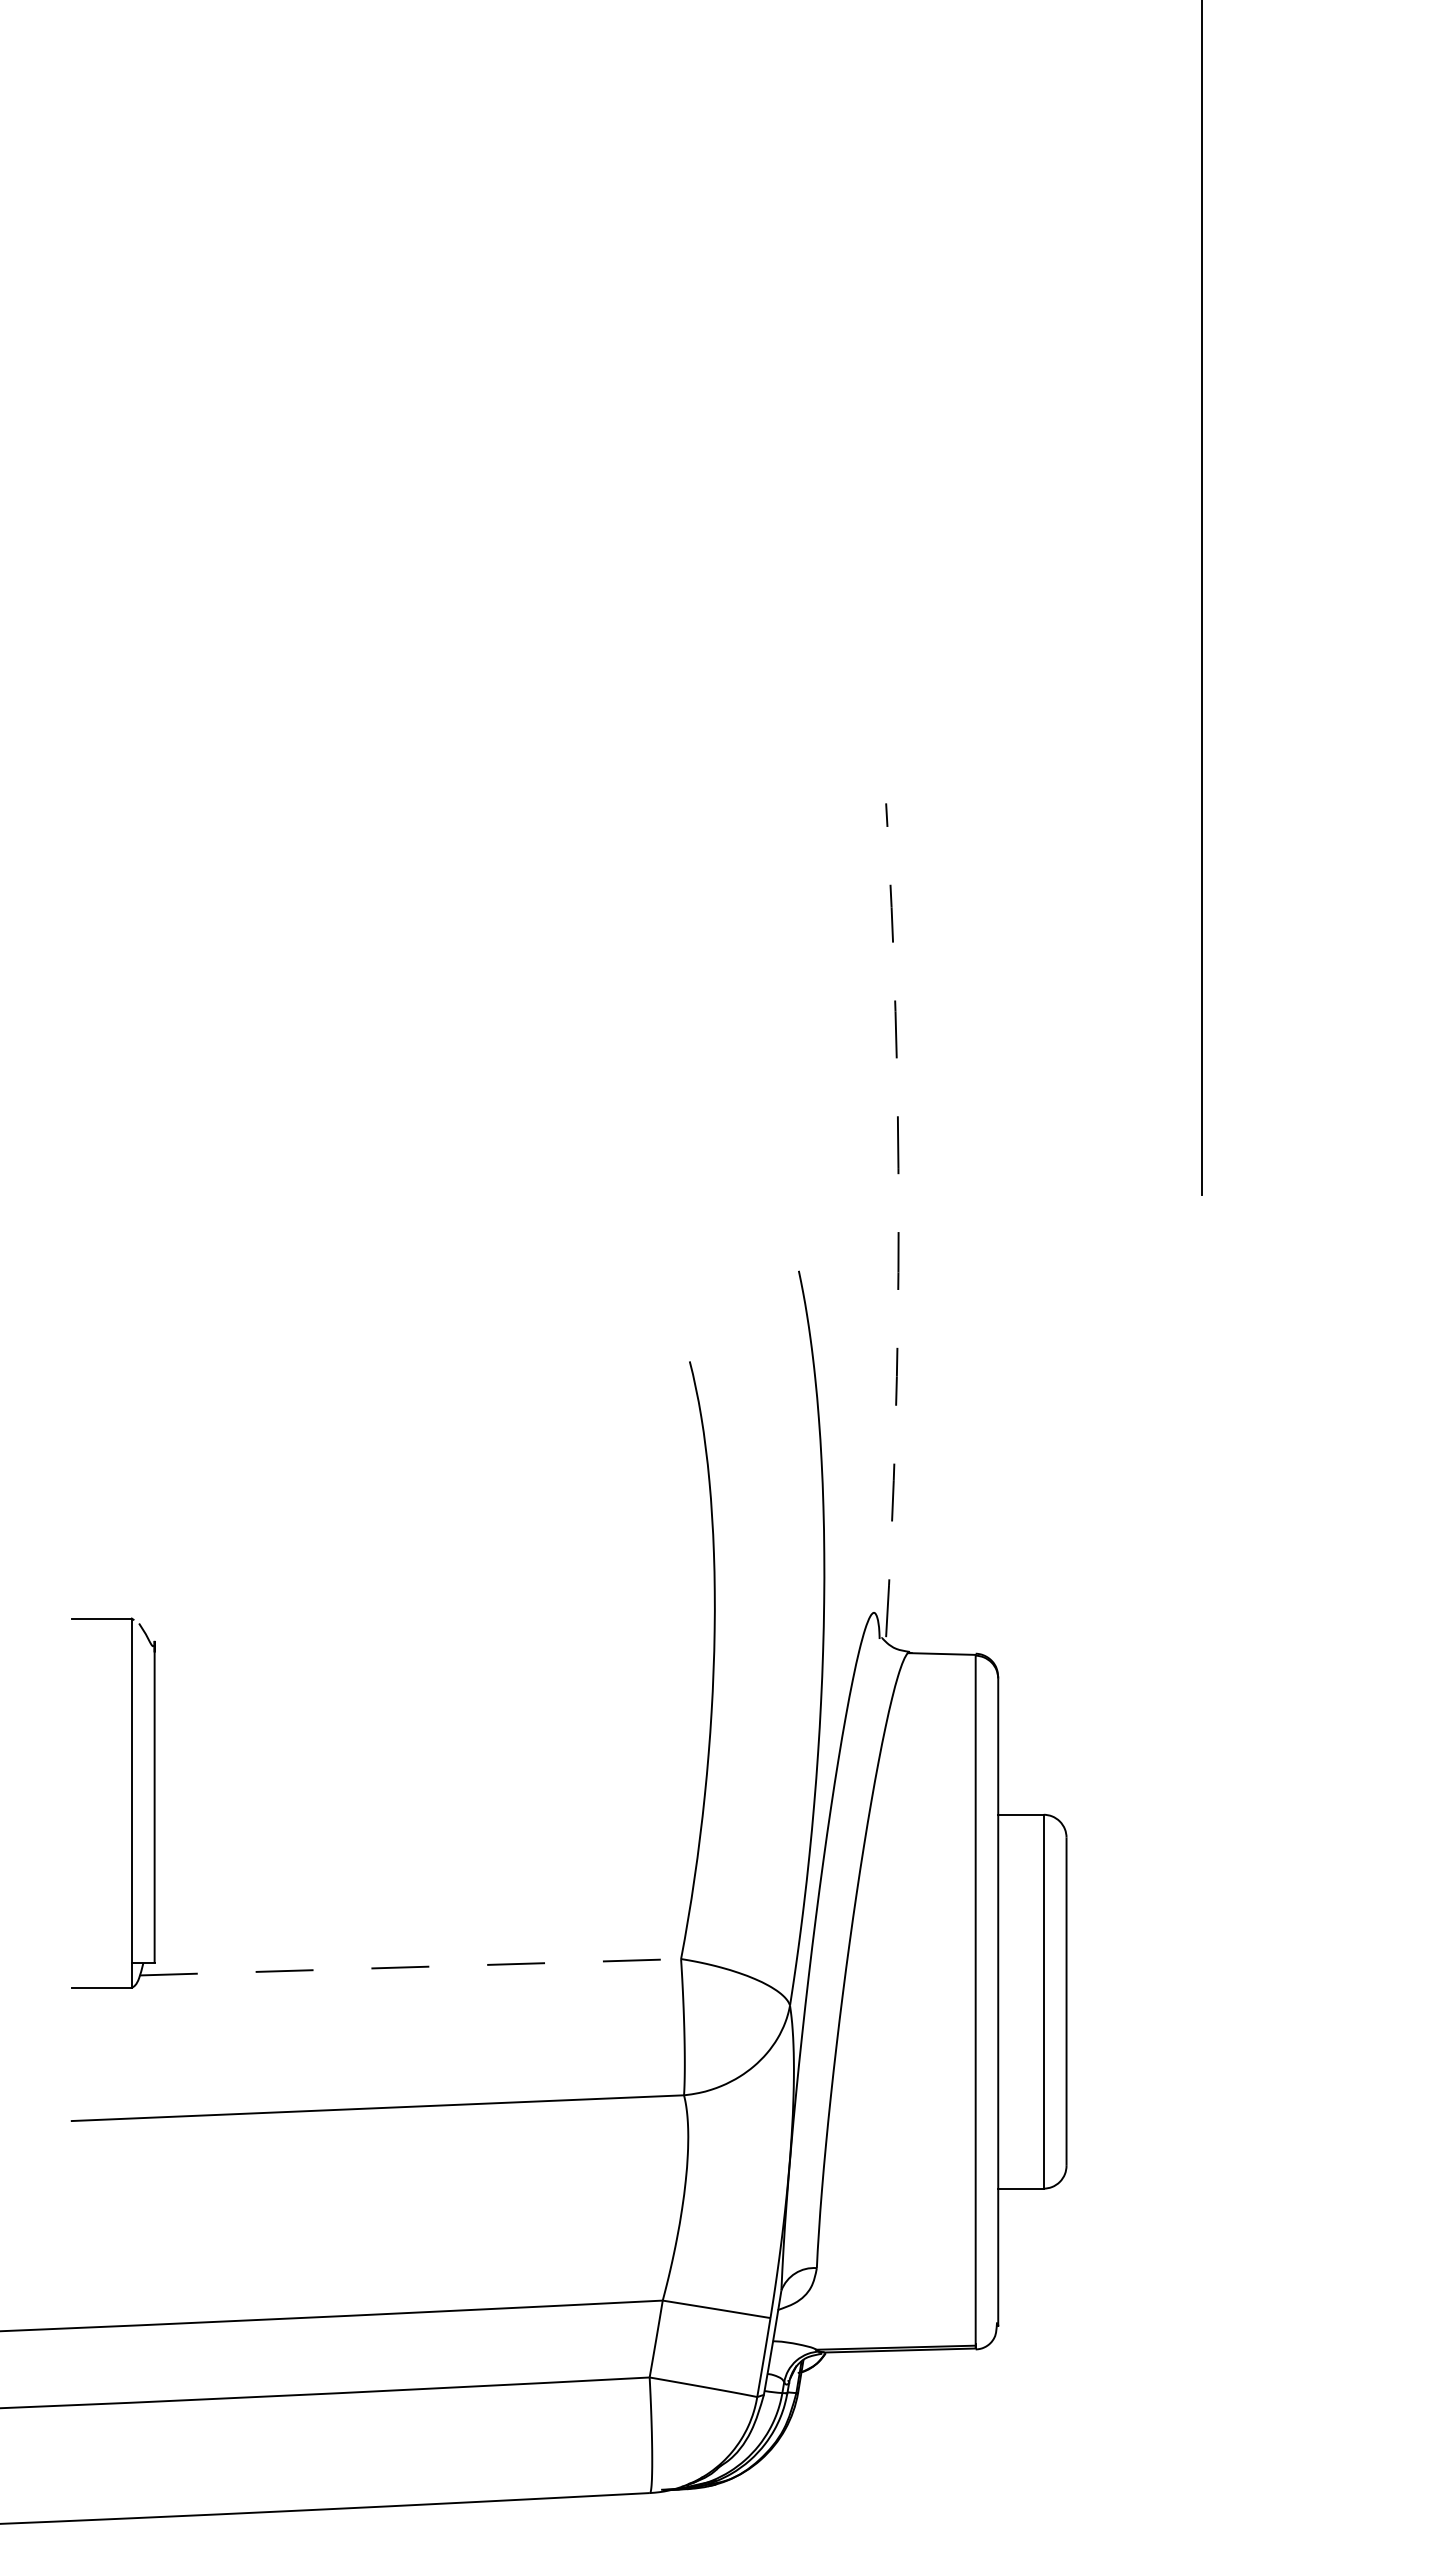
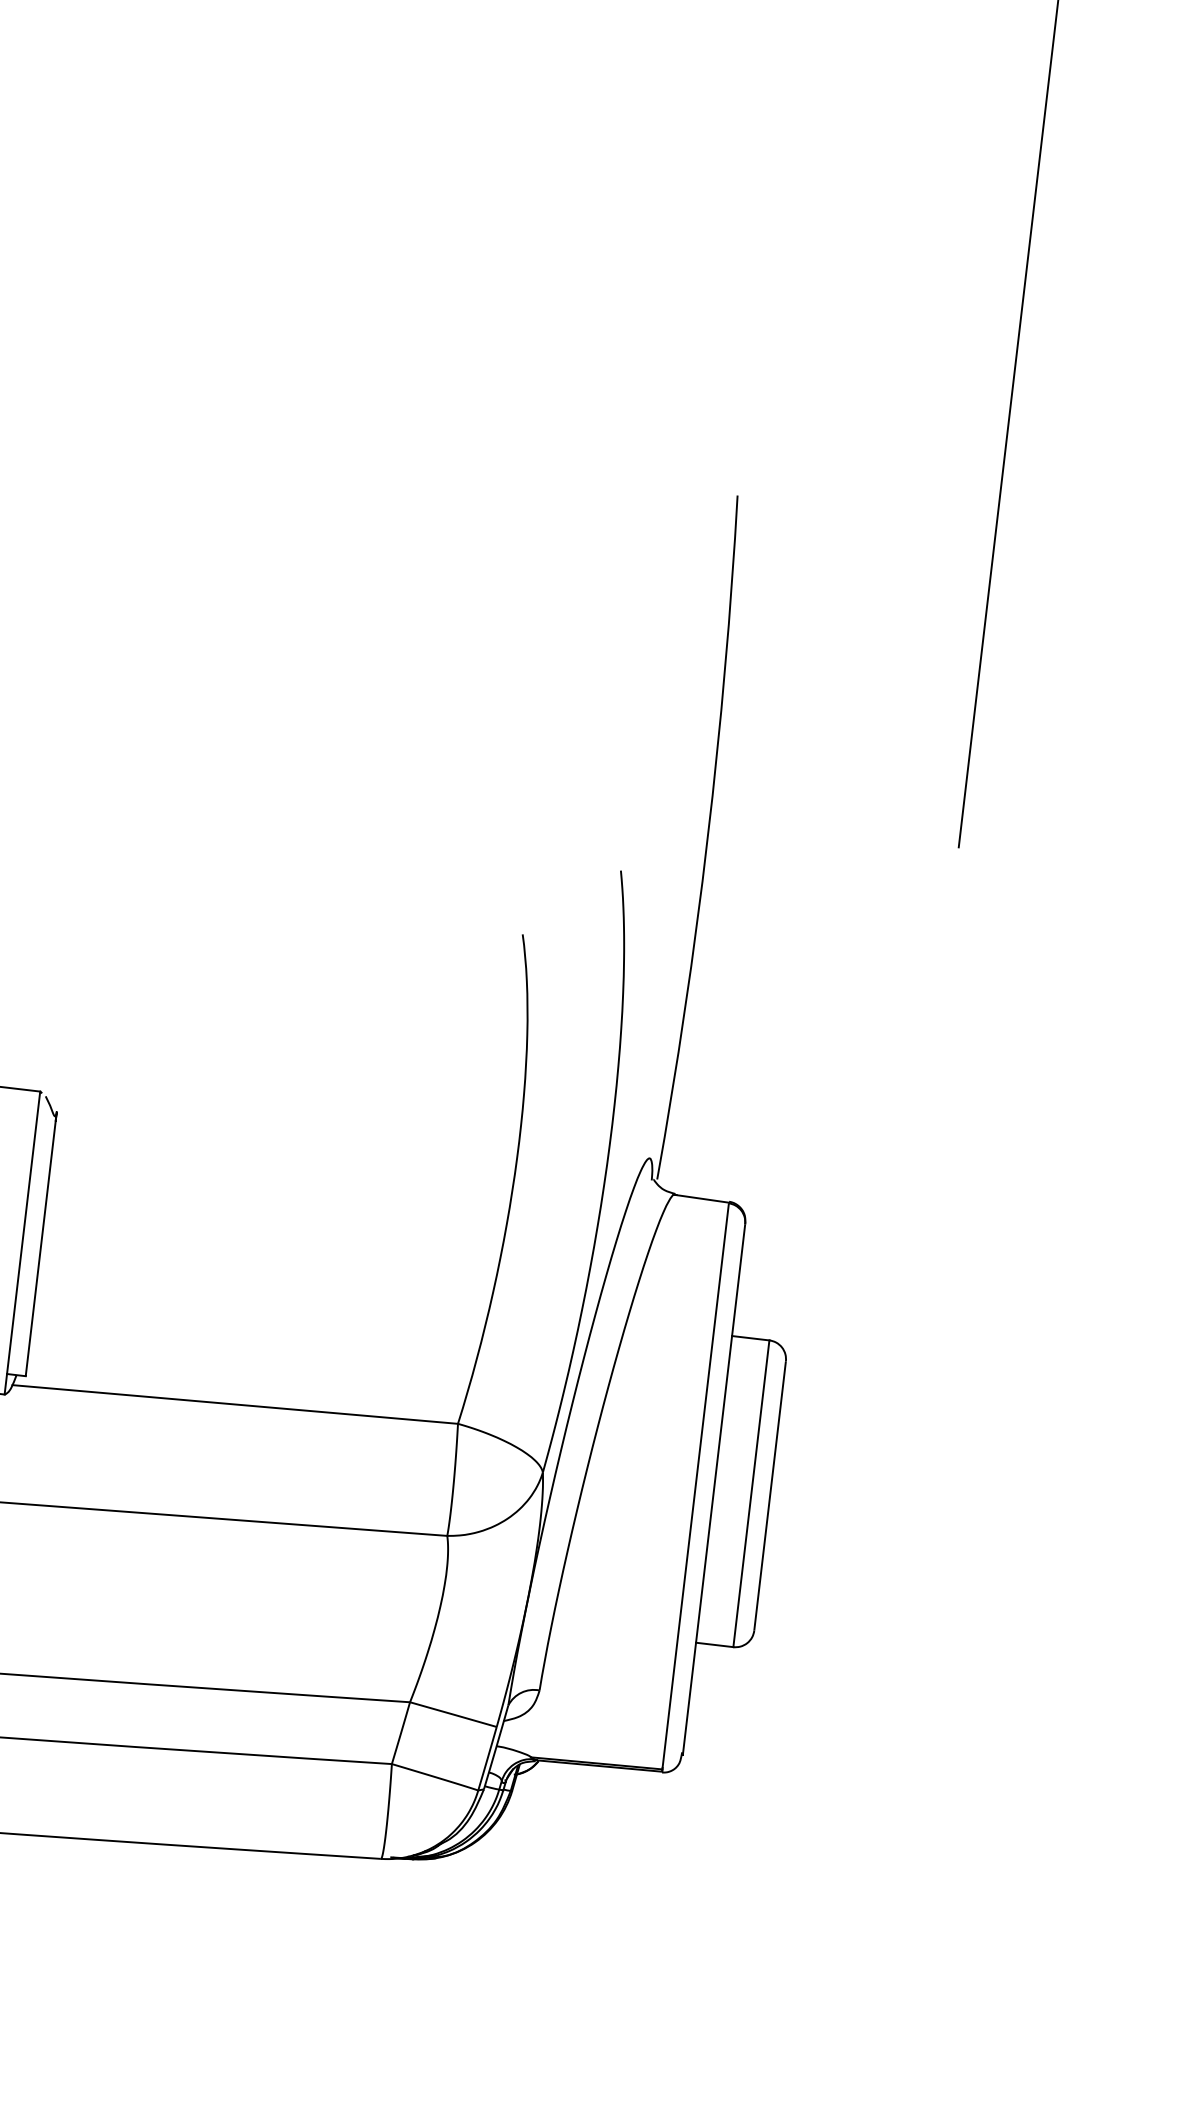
arc: (898, 1220) -> (707, 838), dashed -> solid
line: (410, 1967) -> (235, 1404), dashed -> solid

